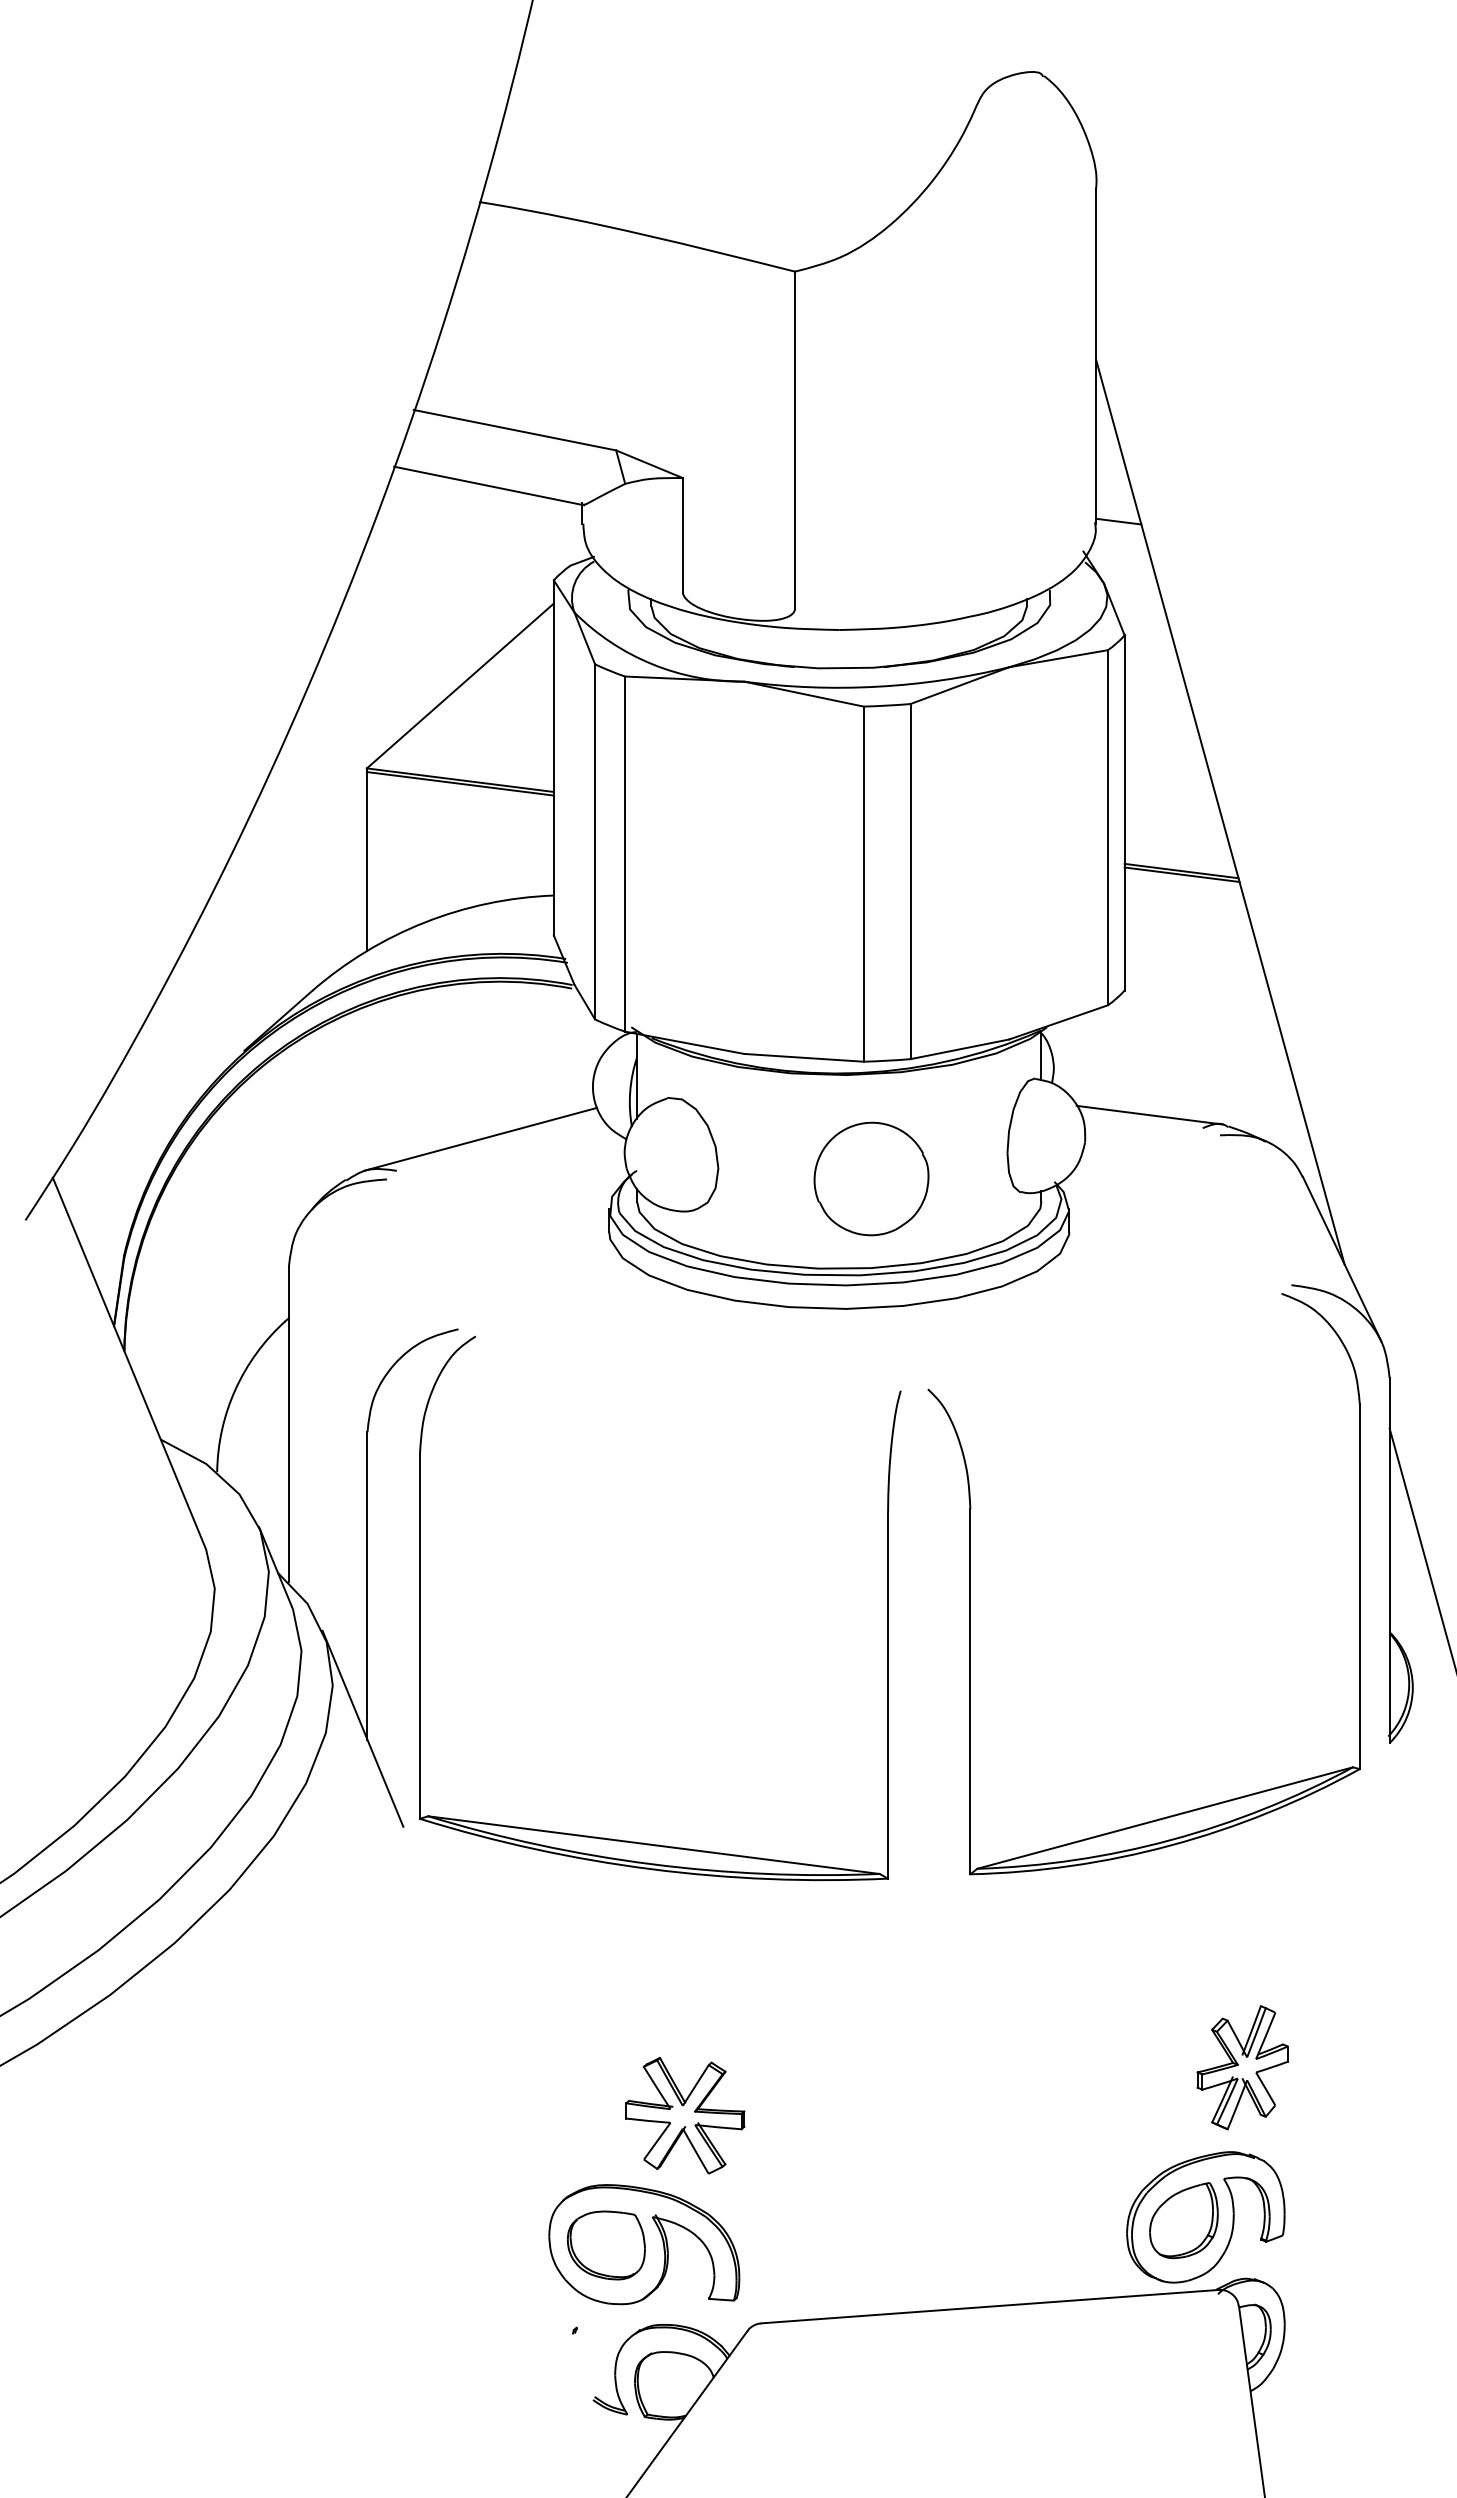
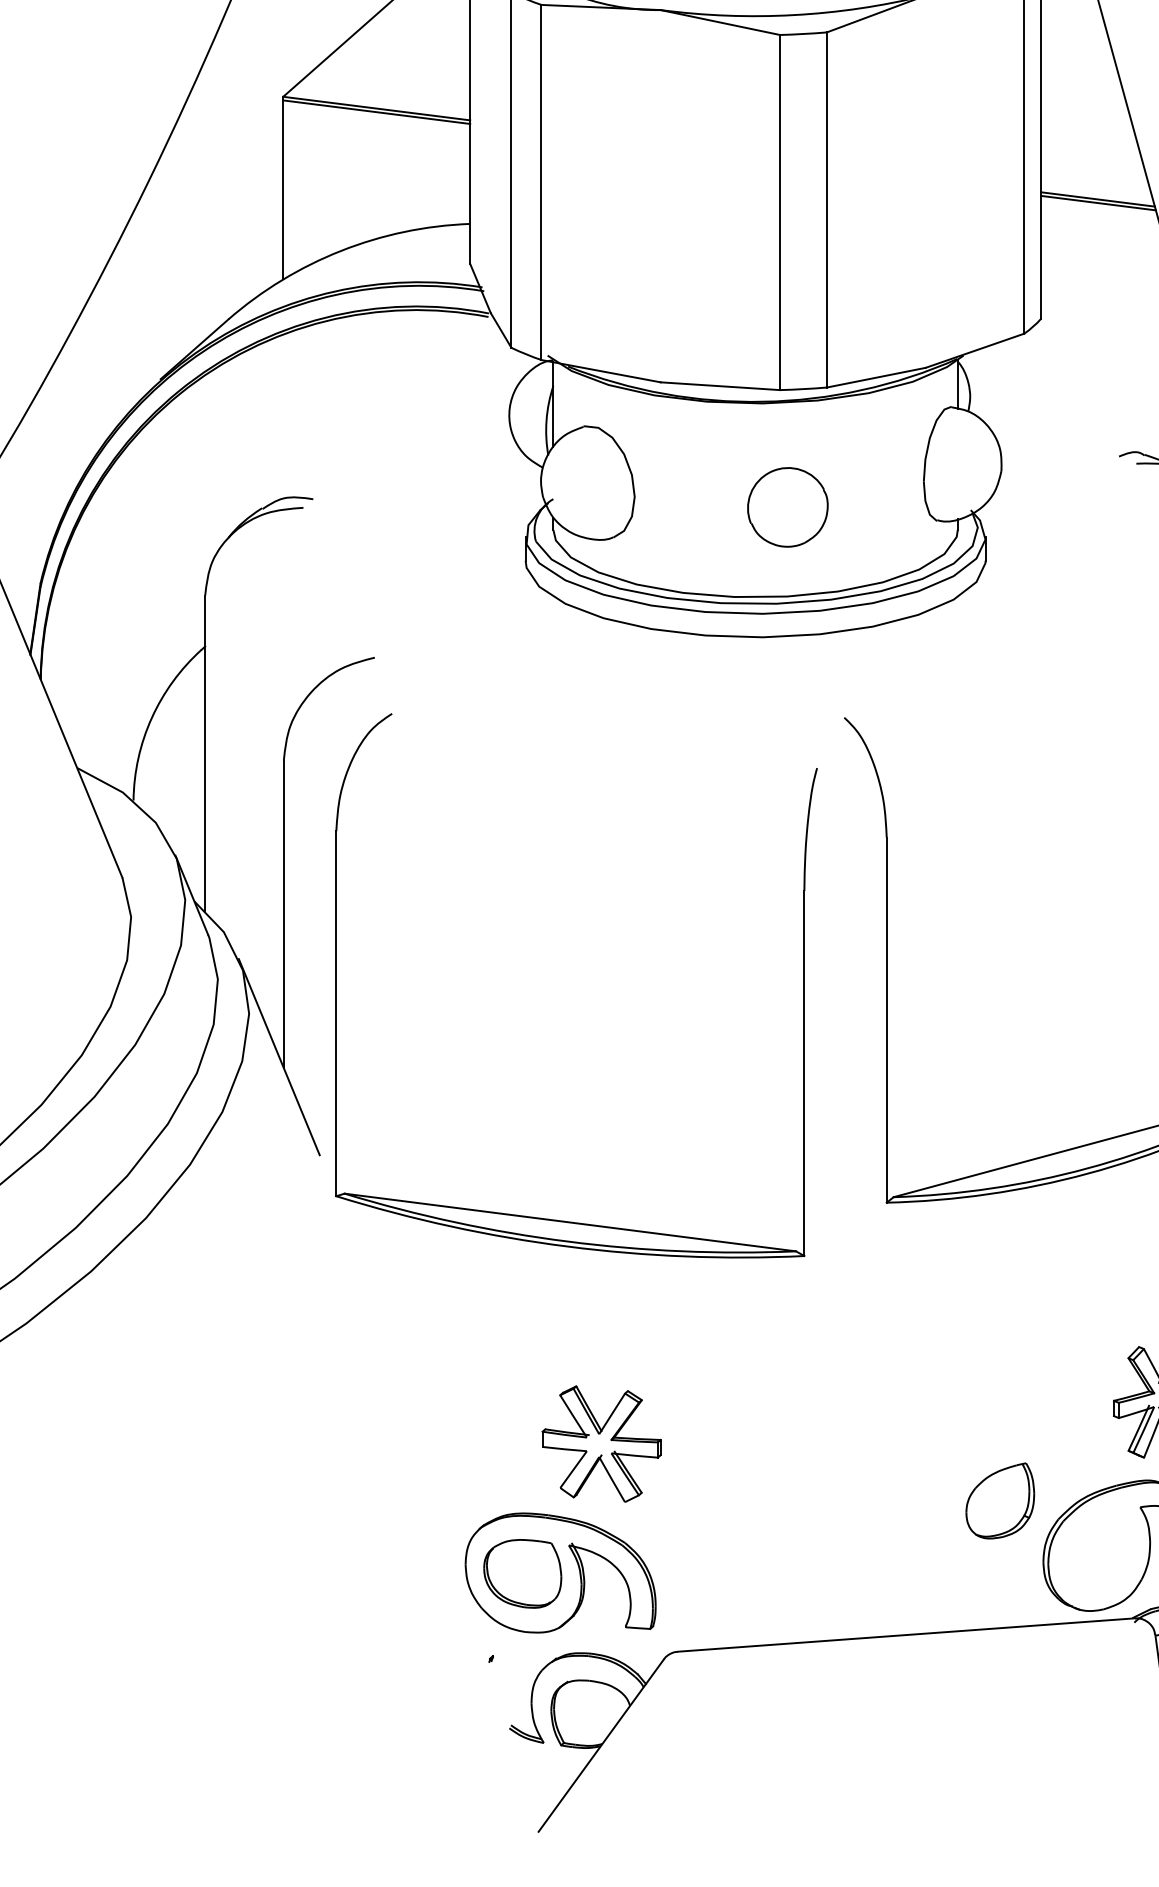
line: (1149, 1114) -> (1065, 442), removed
line: (480, 1138) -> (396, 466), removed
part: (871, 1178) -> (787, 506), size x0.7
part: (887, 1607) -> (803, 984), moved
part: (1183, 2220) -> (999, 1500), moved

